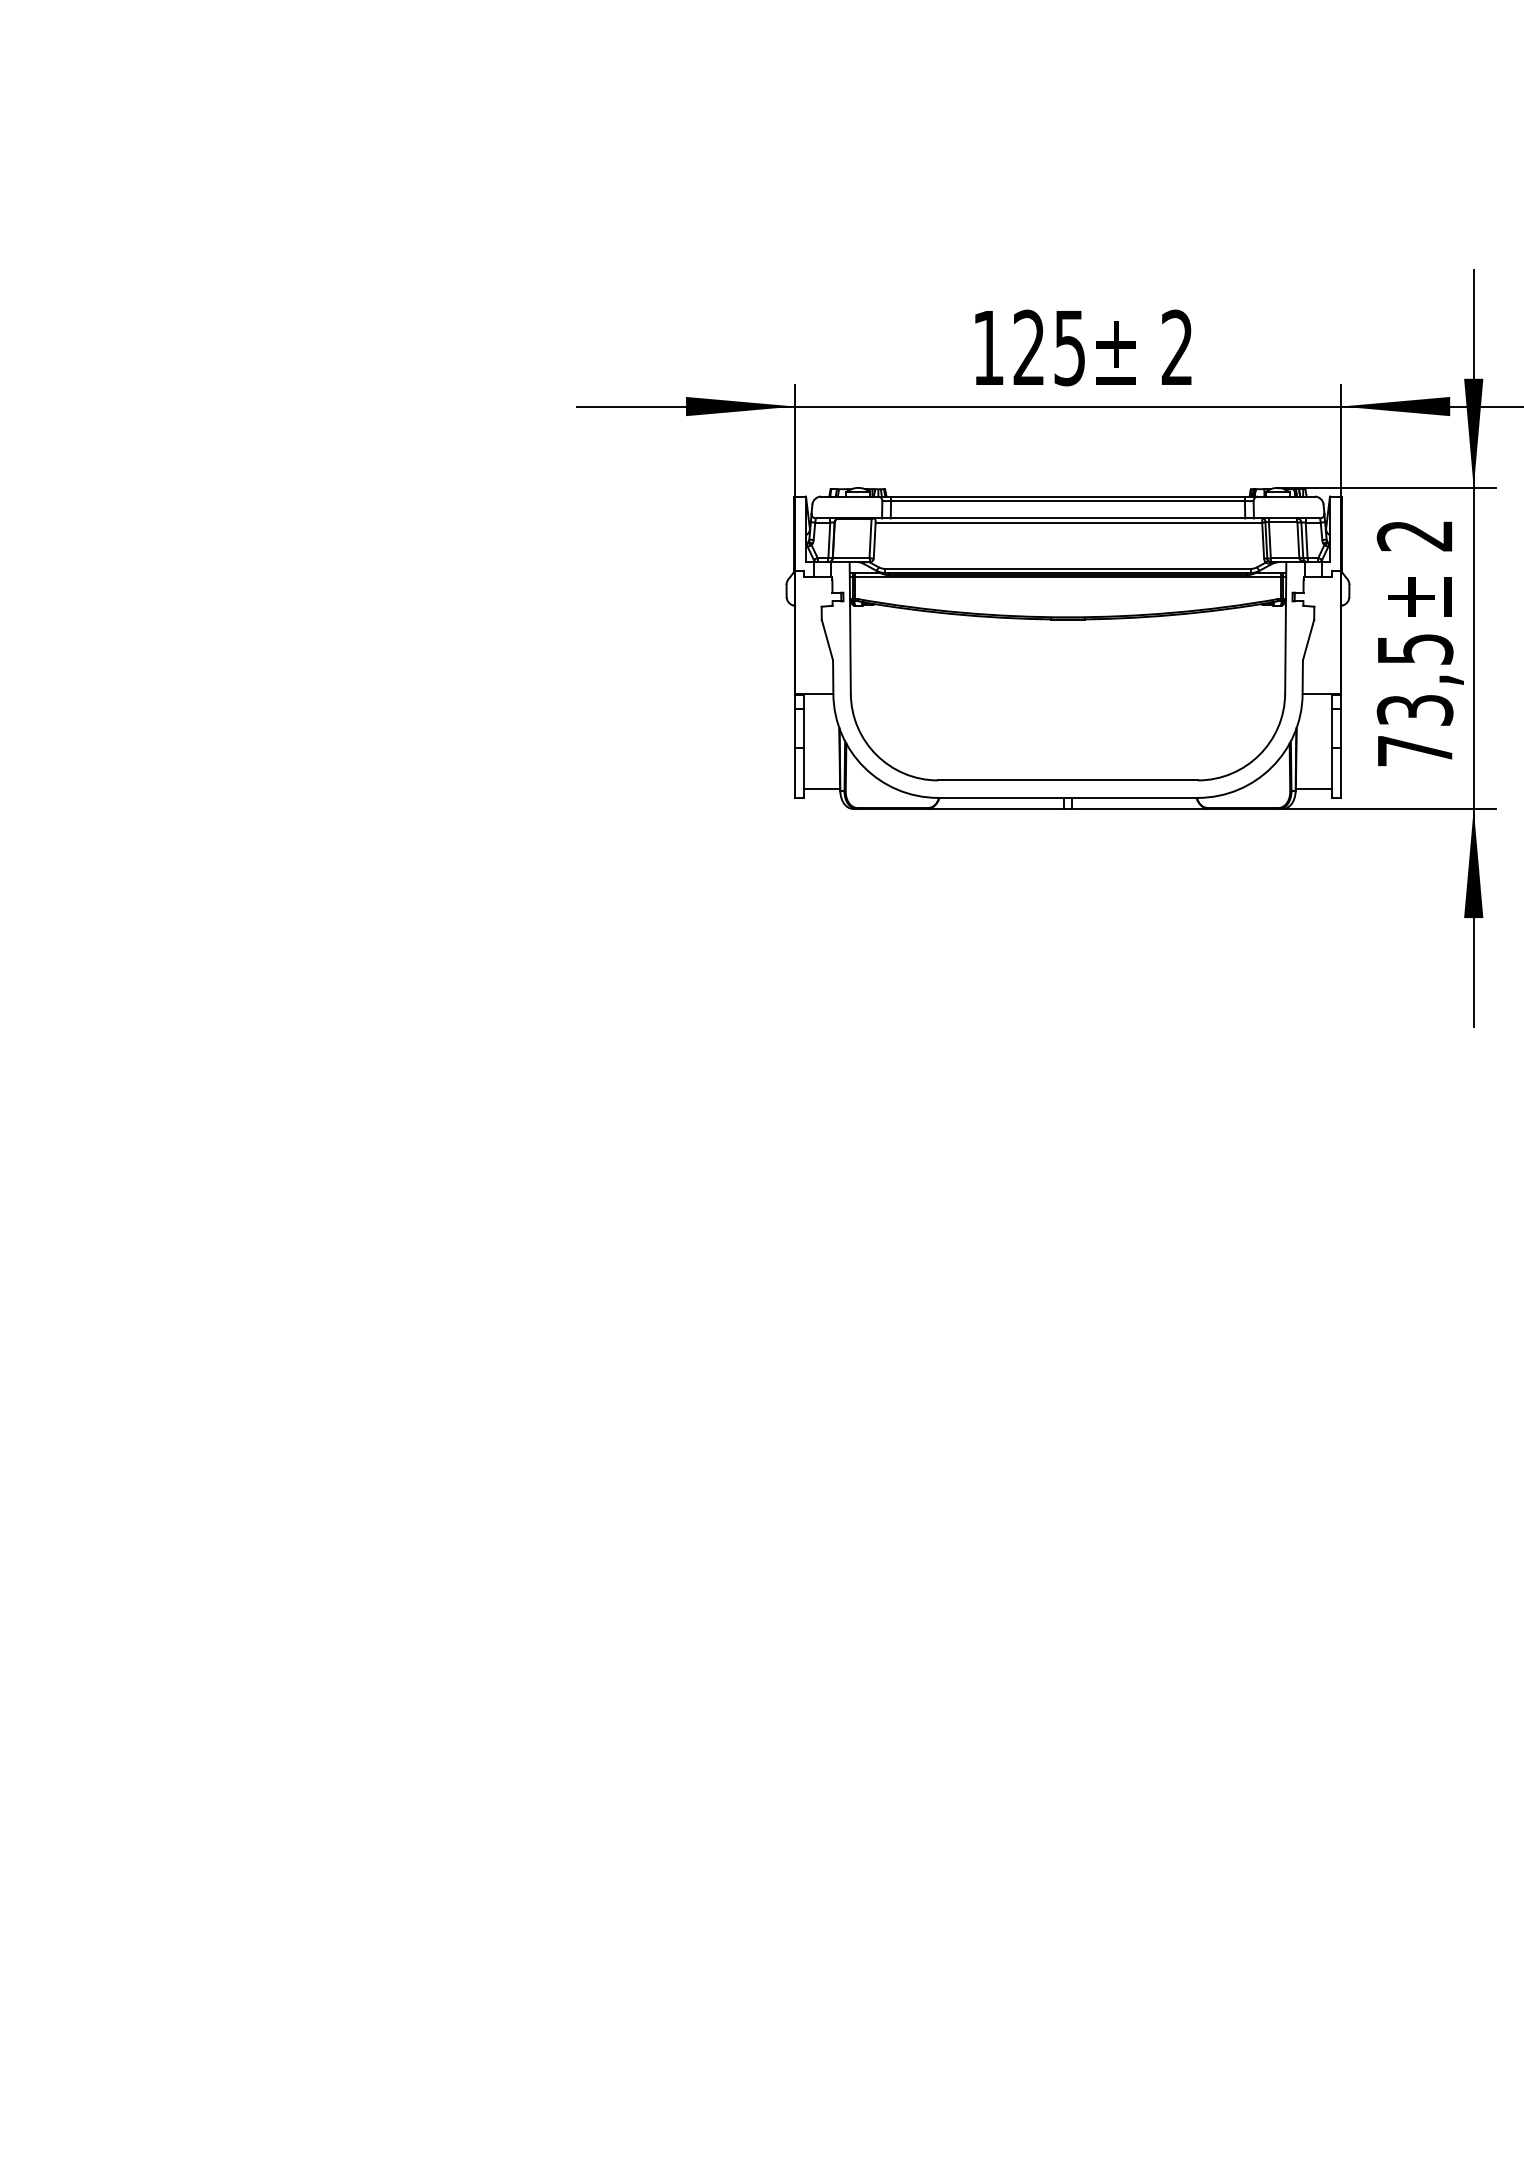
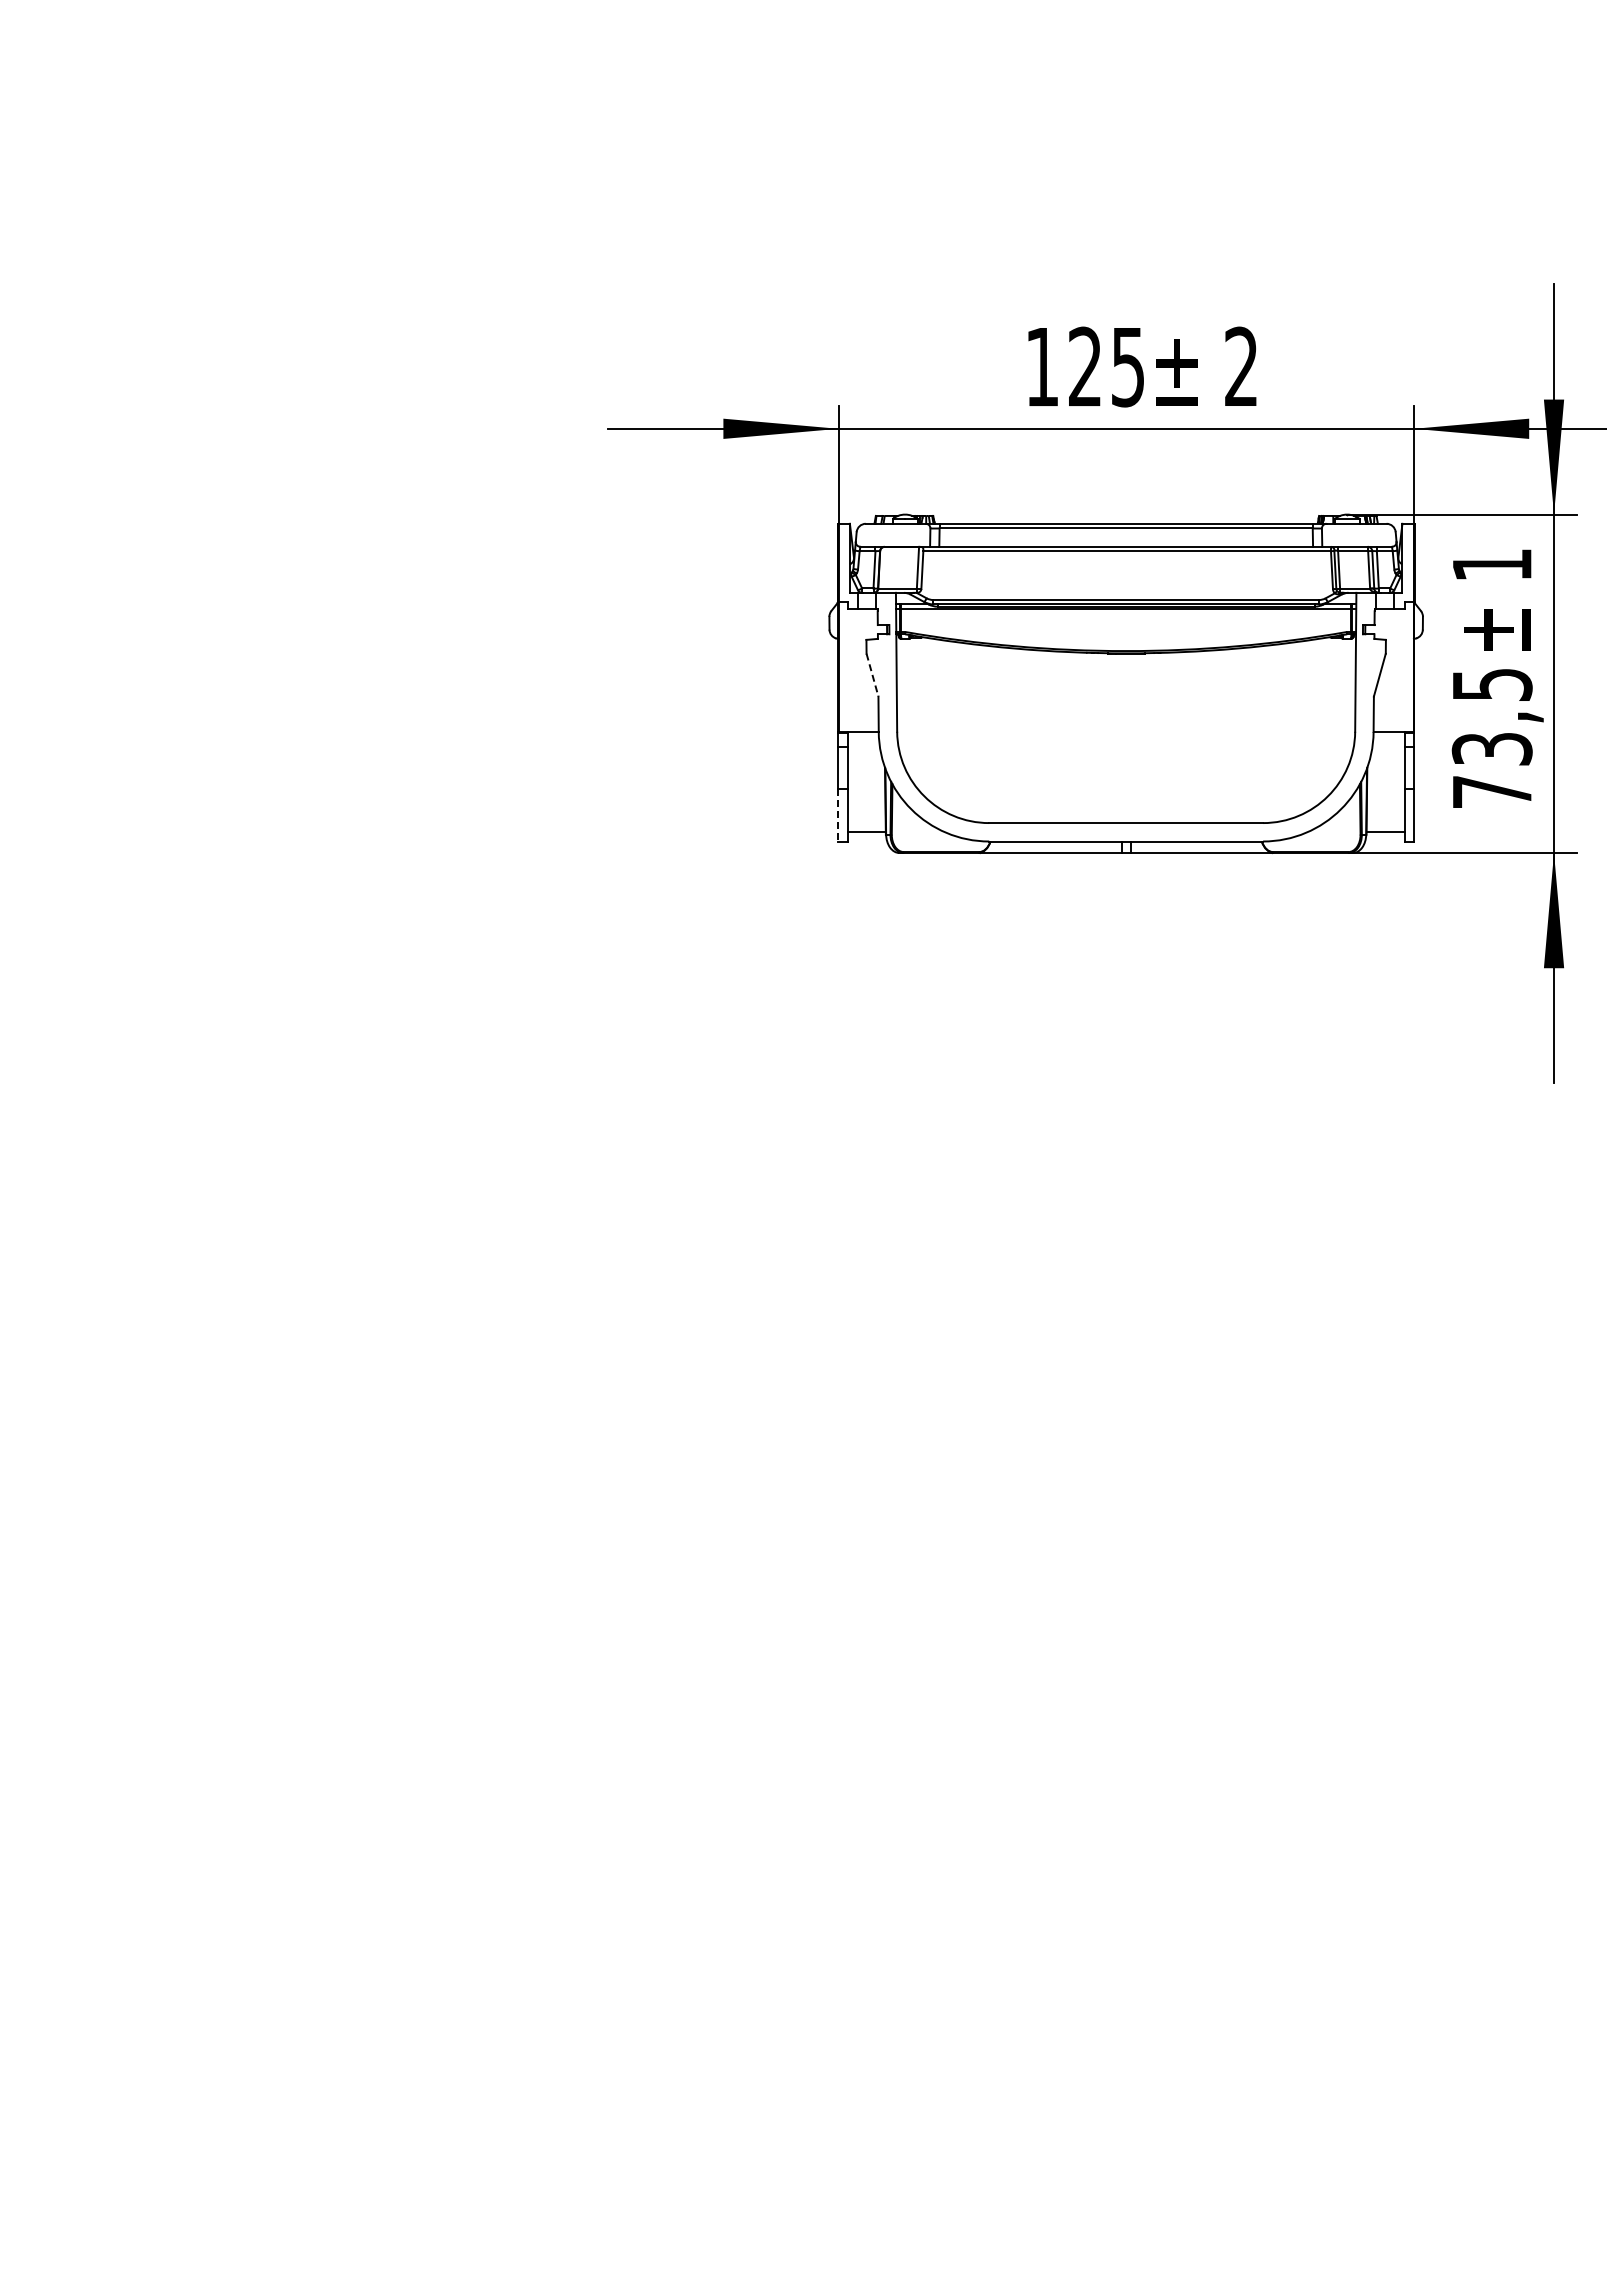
text: (1414, 536) -> (1491, 565), 2 -> 1
line: (827, 640) -> (872, 675), solid -> dashed
line: (795, 773) -> (838, 815), solid -> dashed

